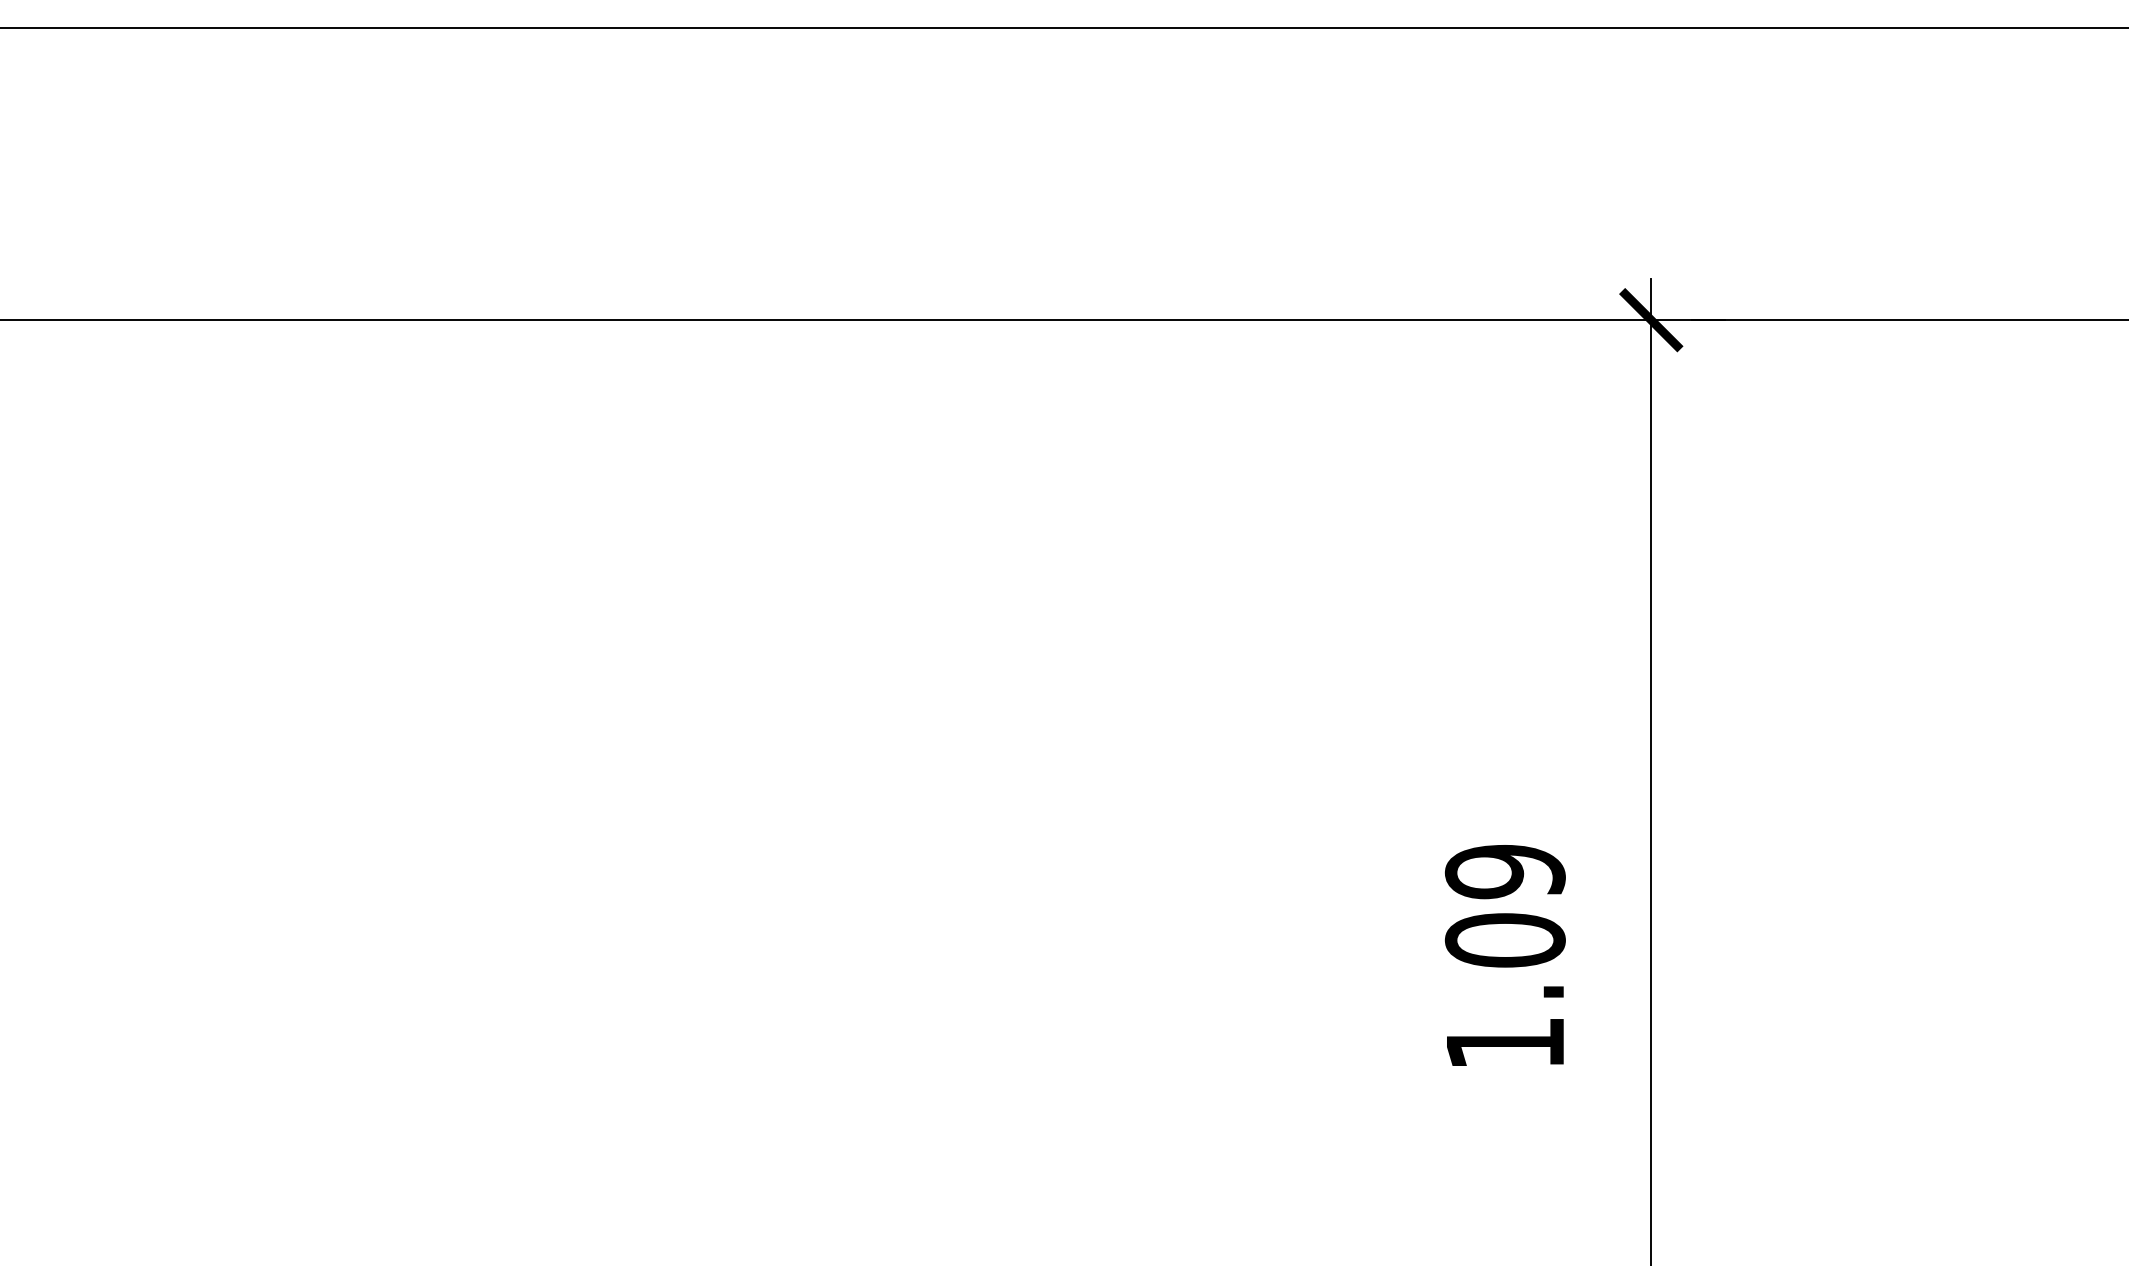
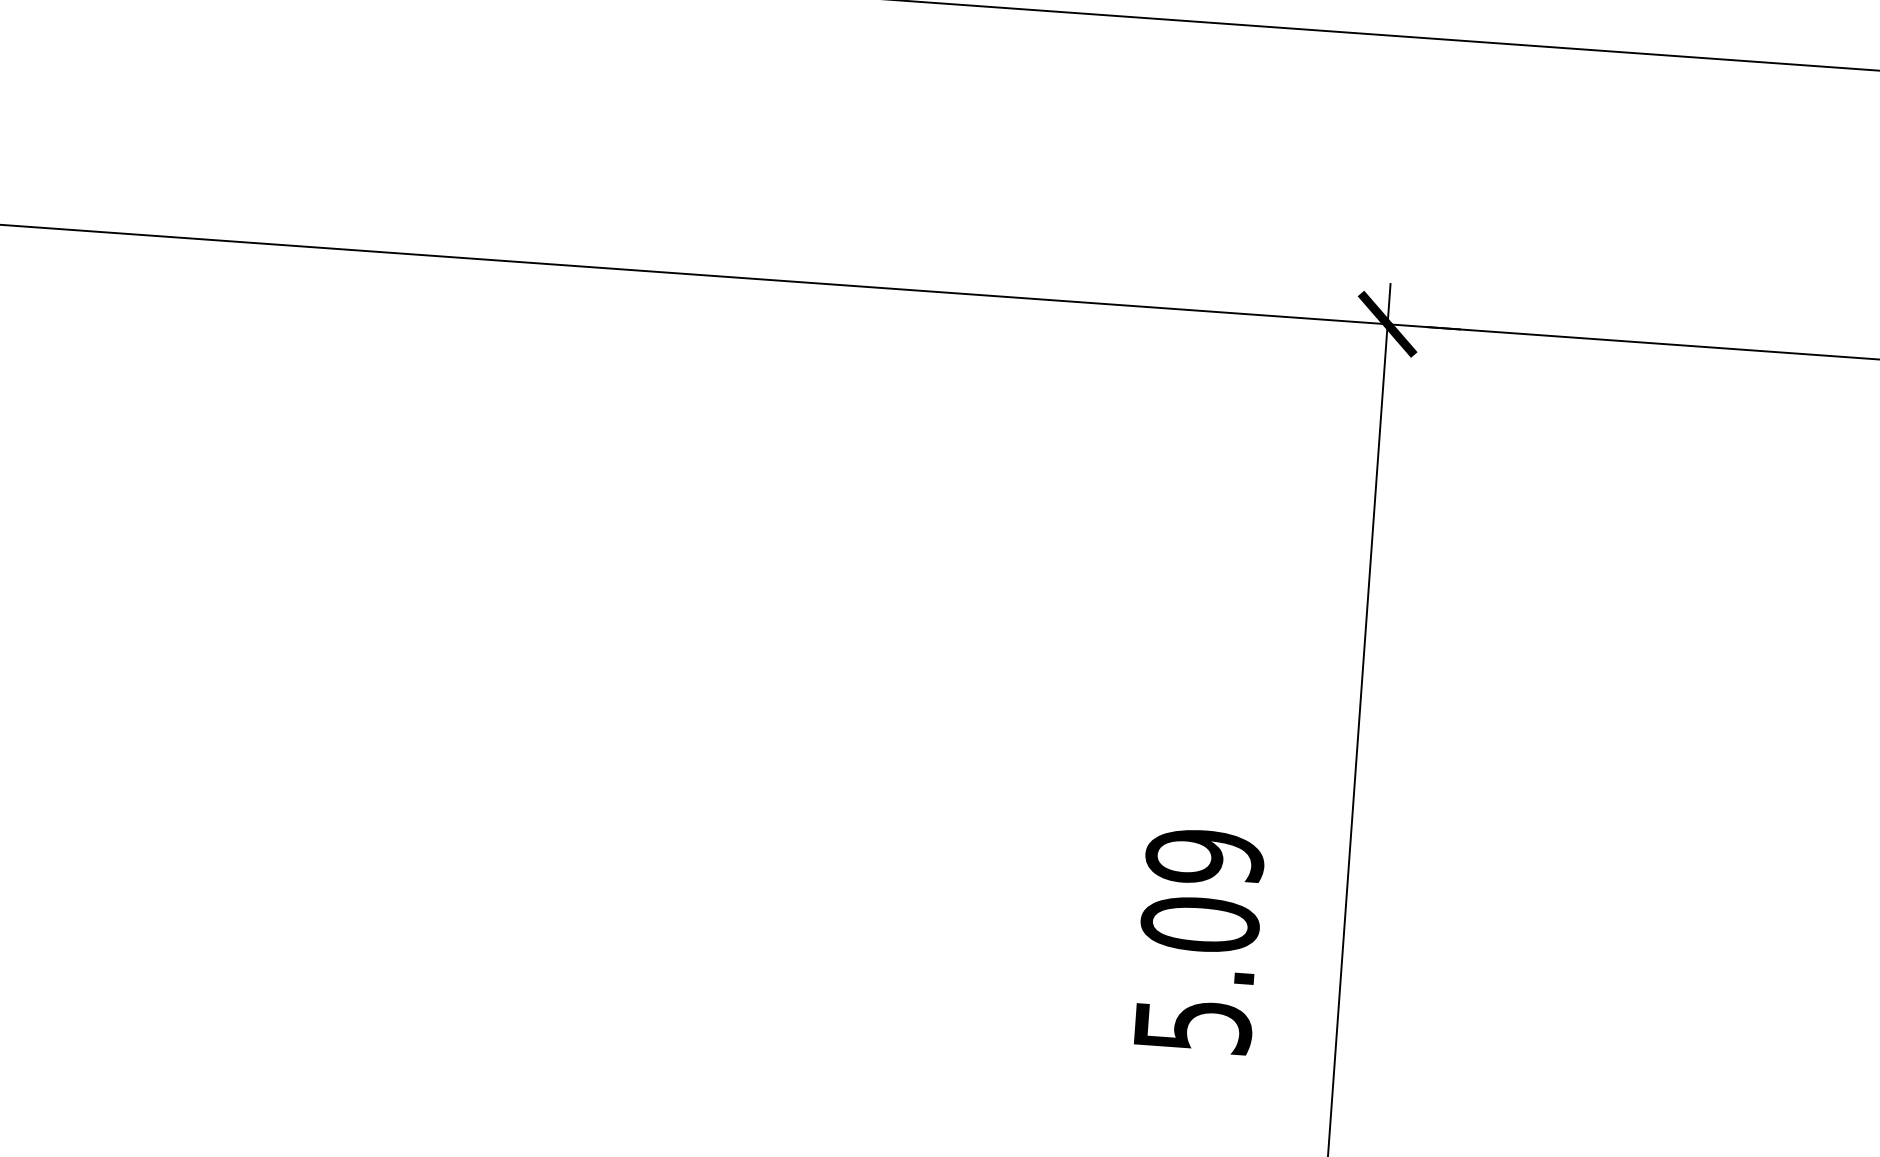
text: (1506, 1043) -> (1194, 1026), 1.09 -> 5.09

